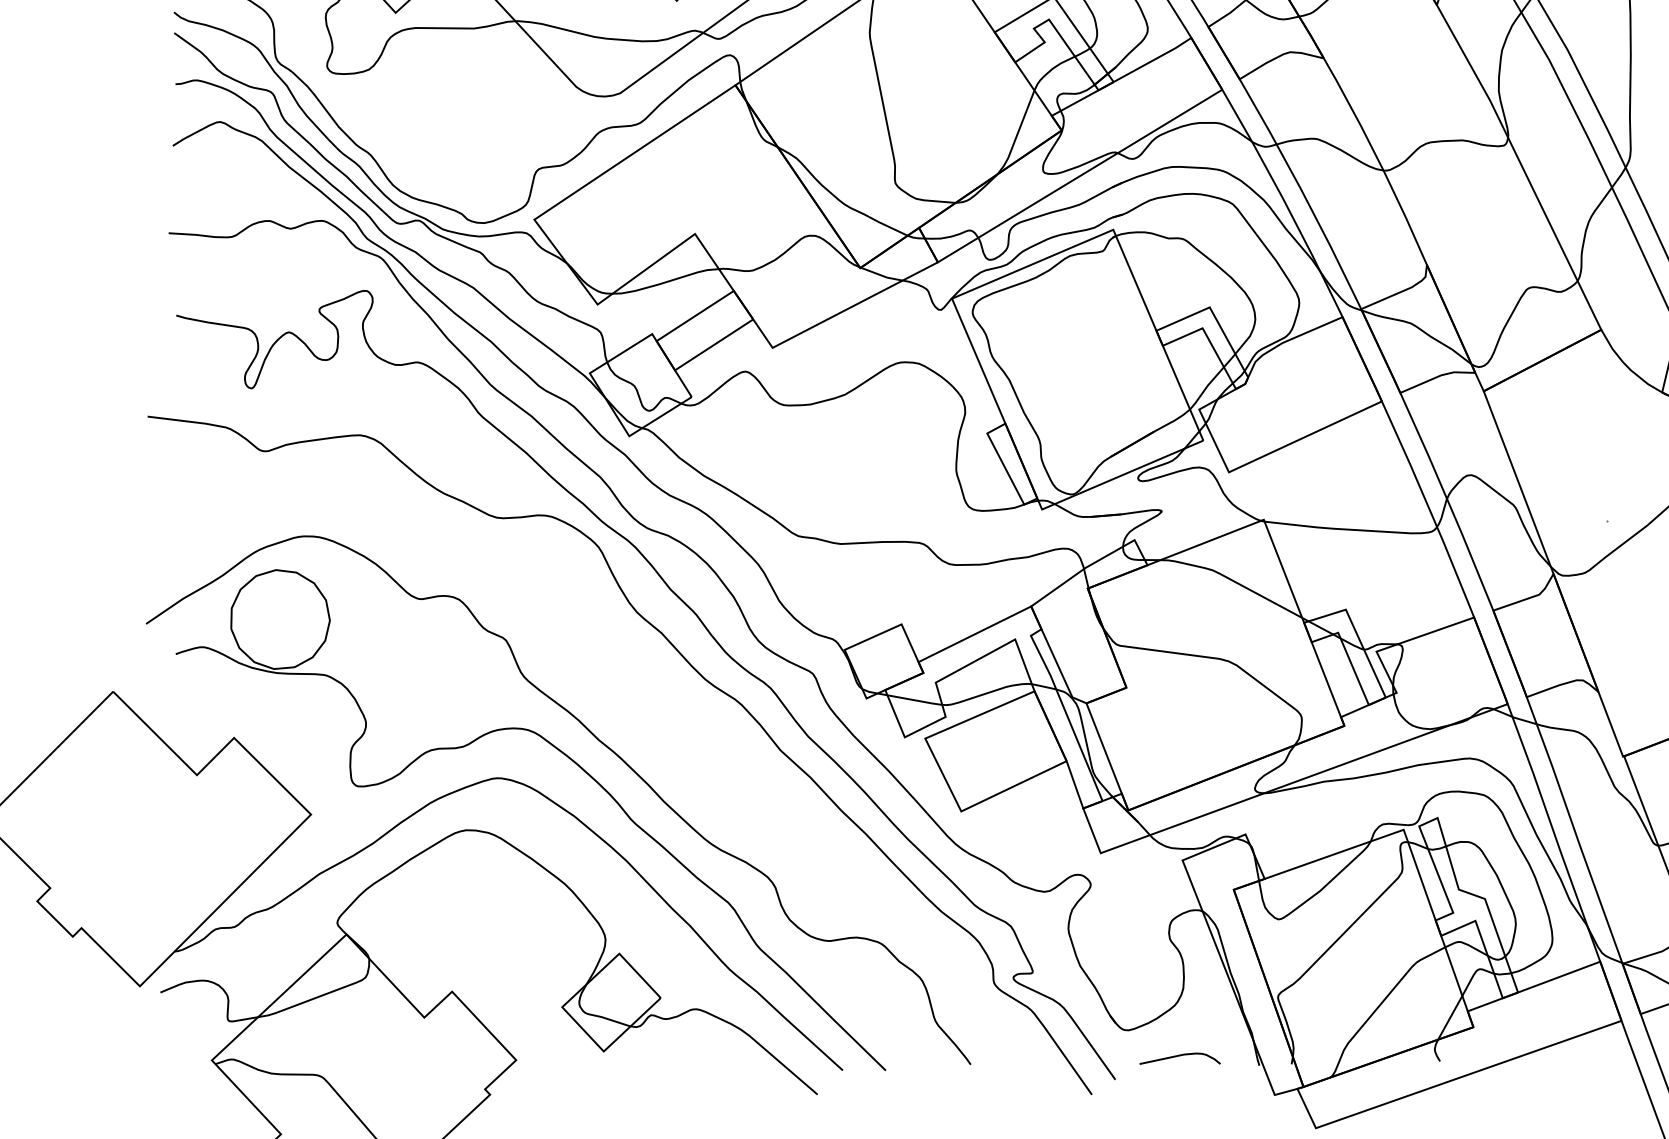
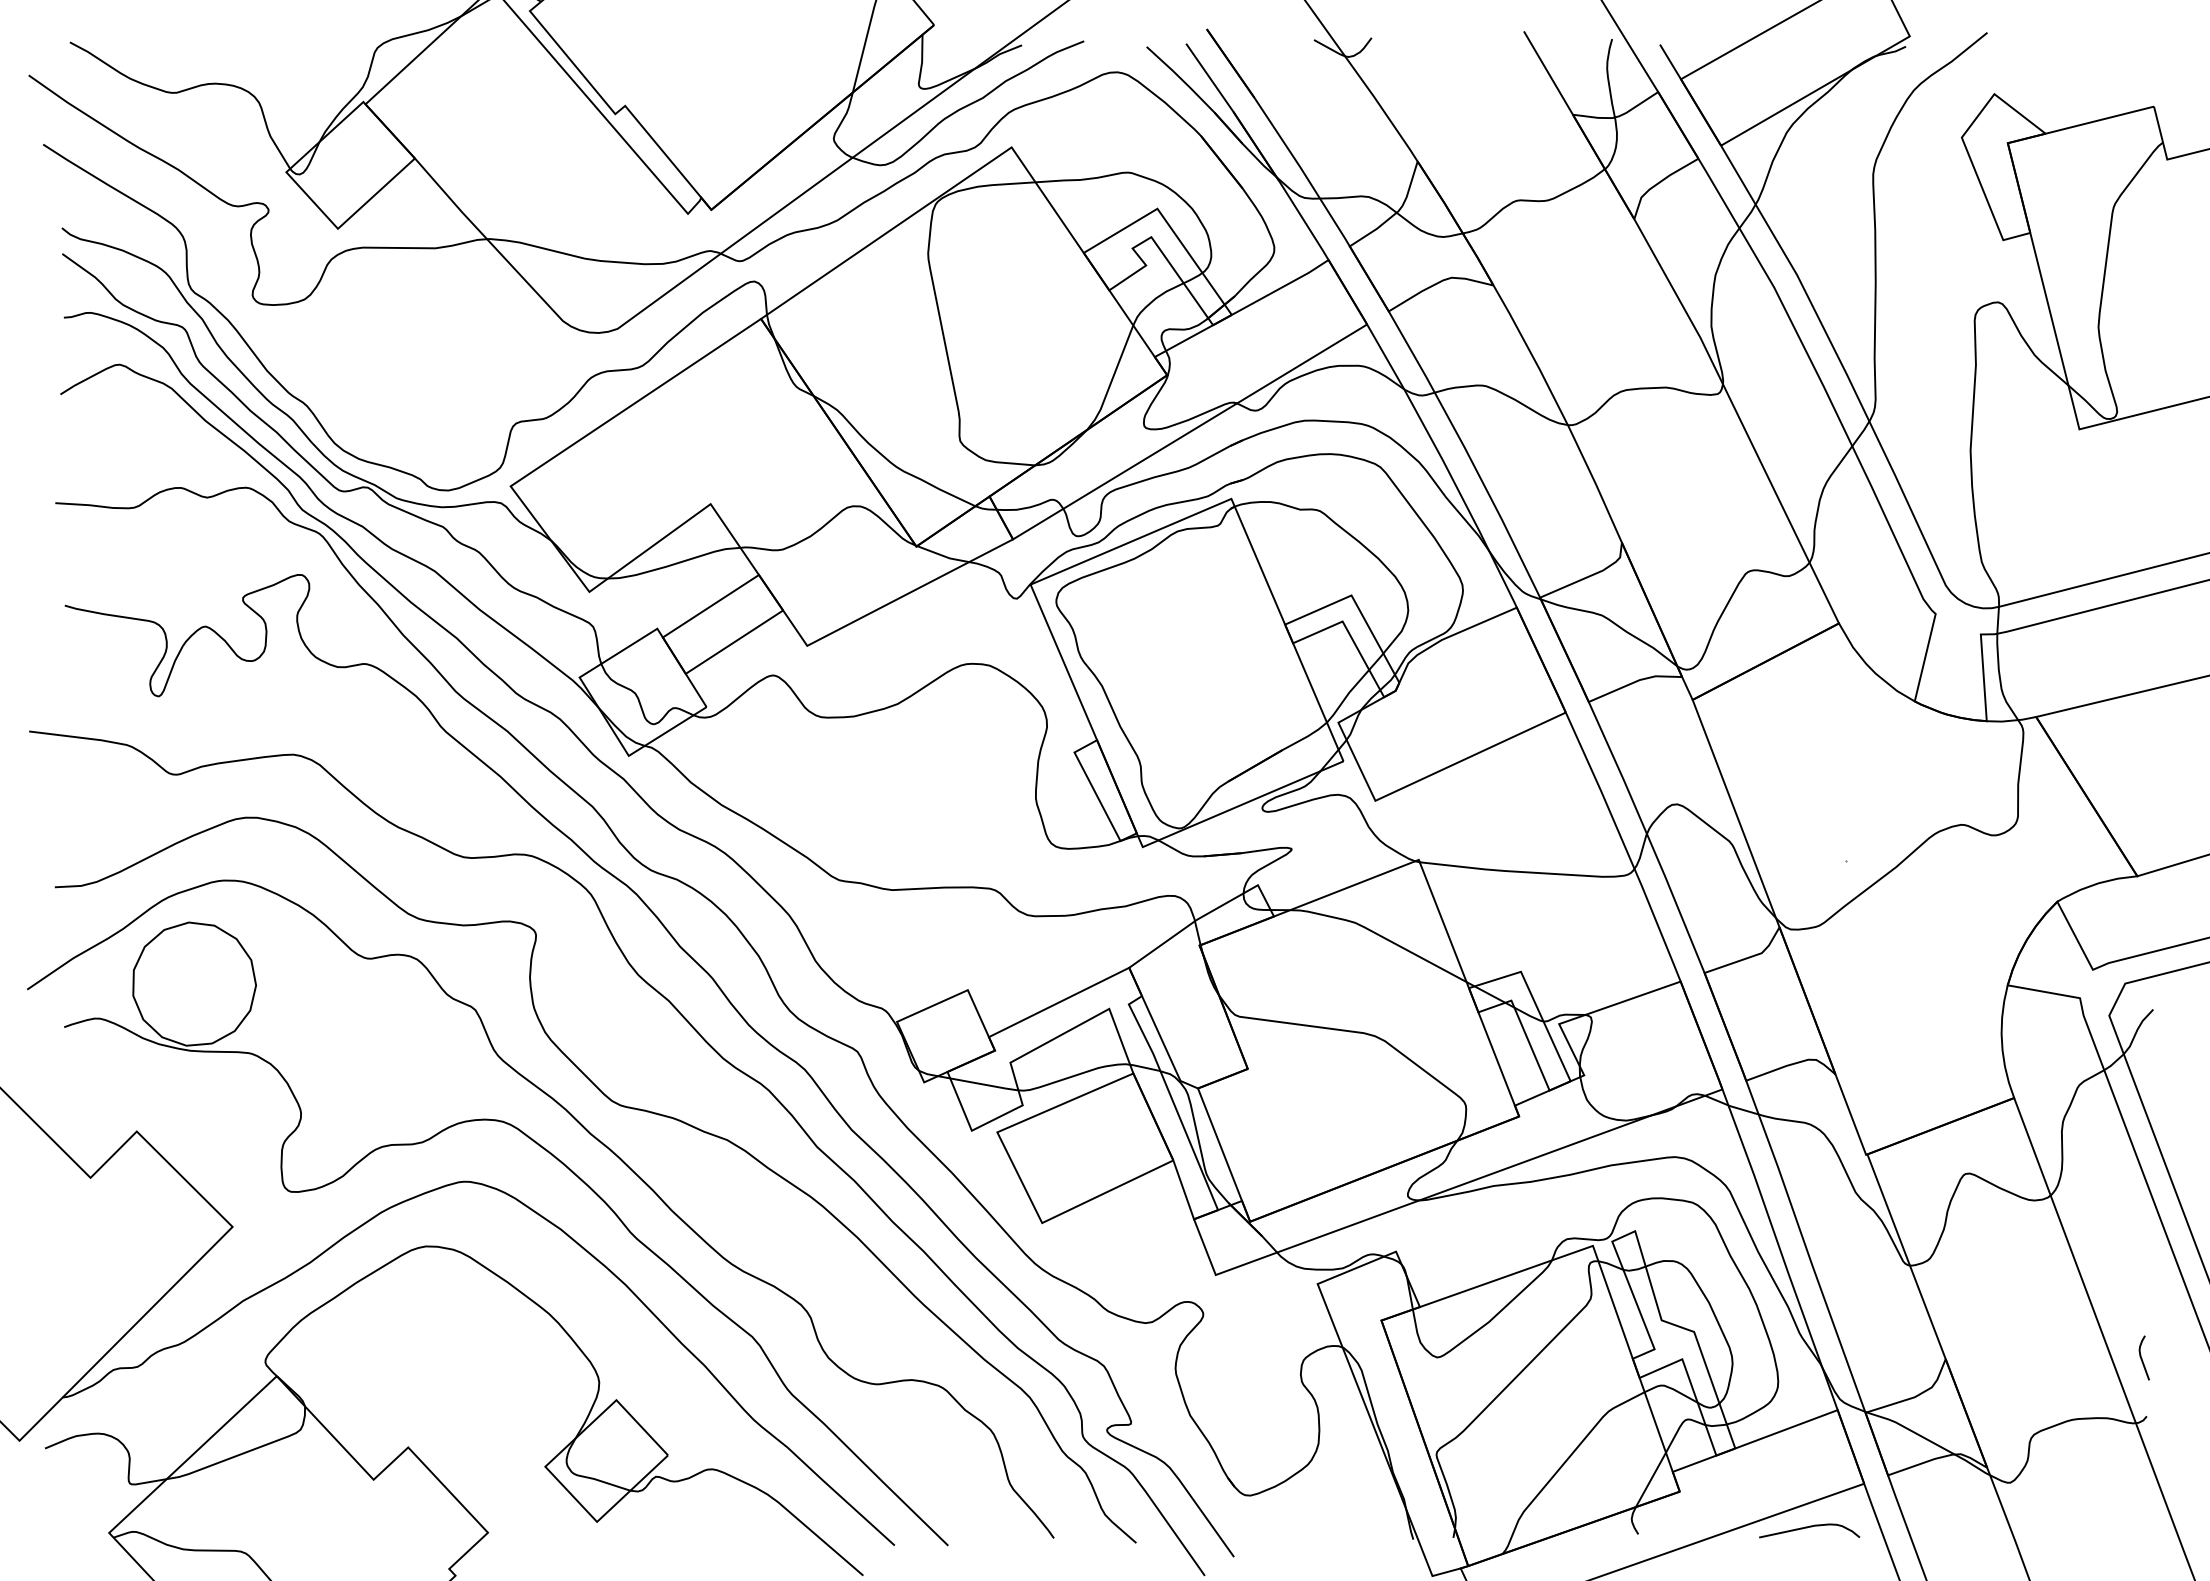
curve: (622, 717) -> (620, 1106), added
curve: (1178, 1056) -> (1807, 1528), moved

